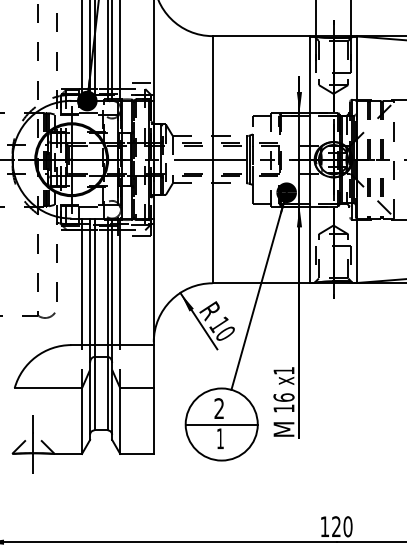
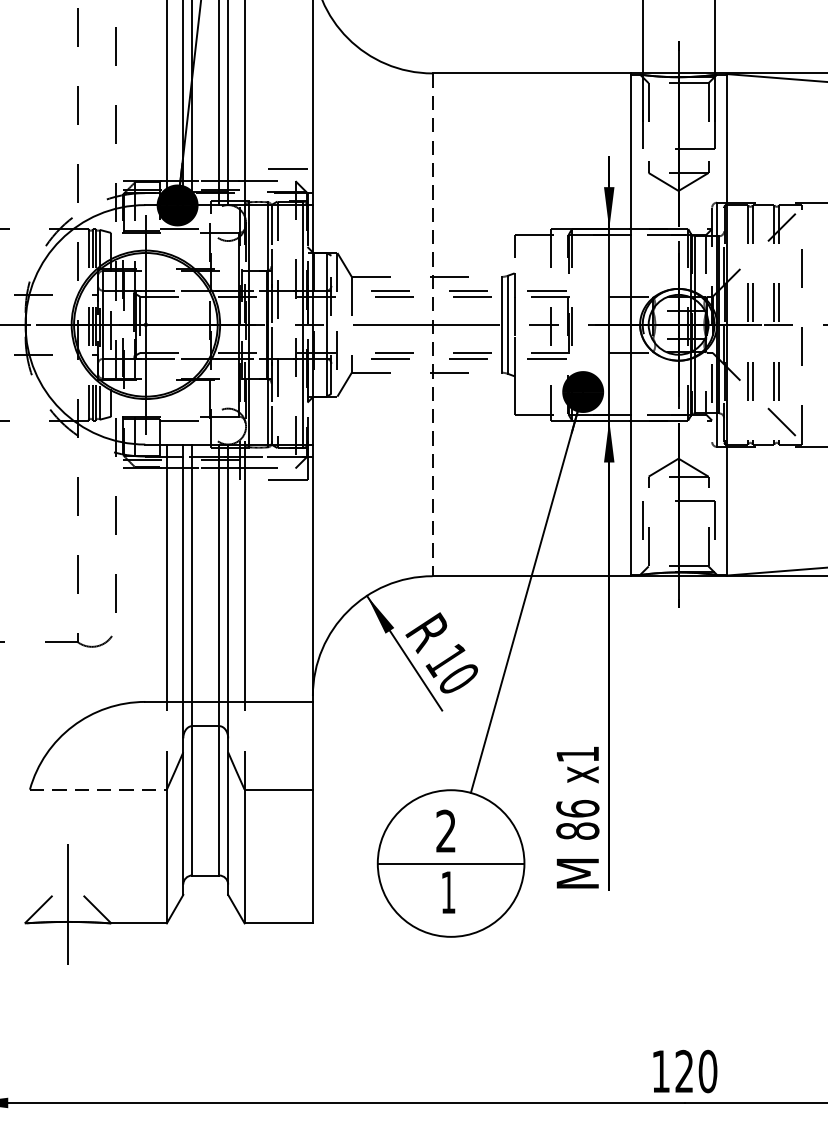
line: (212, 159) -> (432, 324), solid -> dashed
line: (48, 388) -> (98, 790), solid -> dashed
text: (283, 408) -> (576, 830), 16 -> 86

